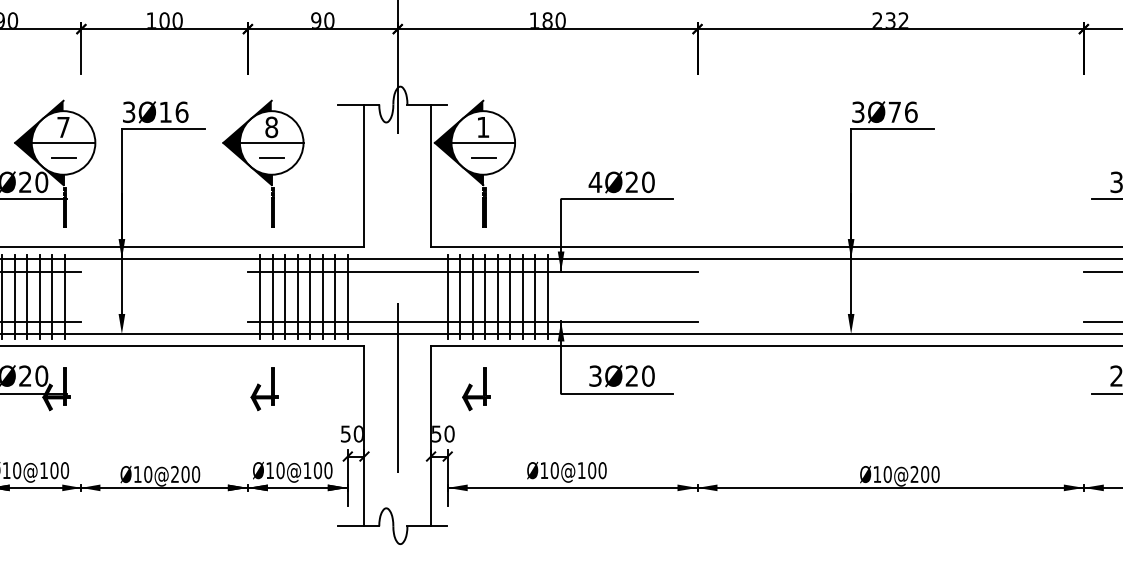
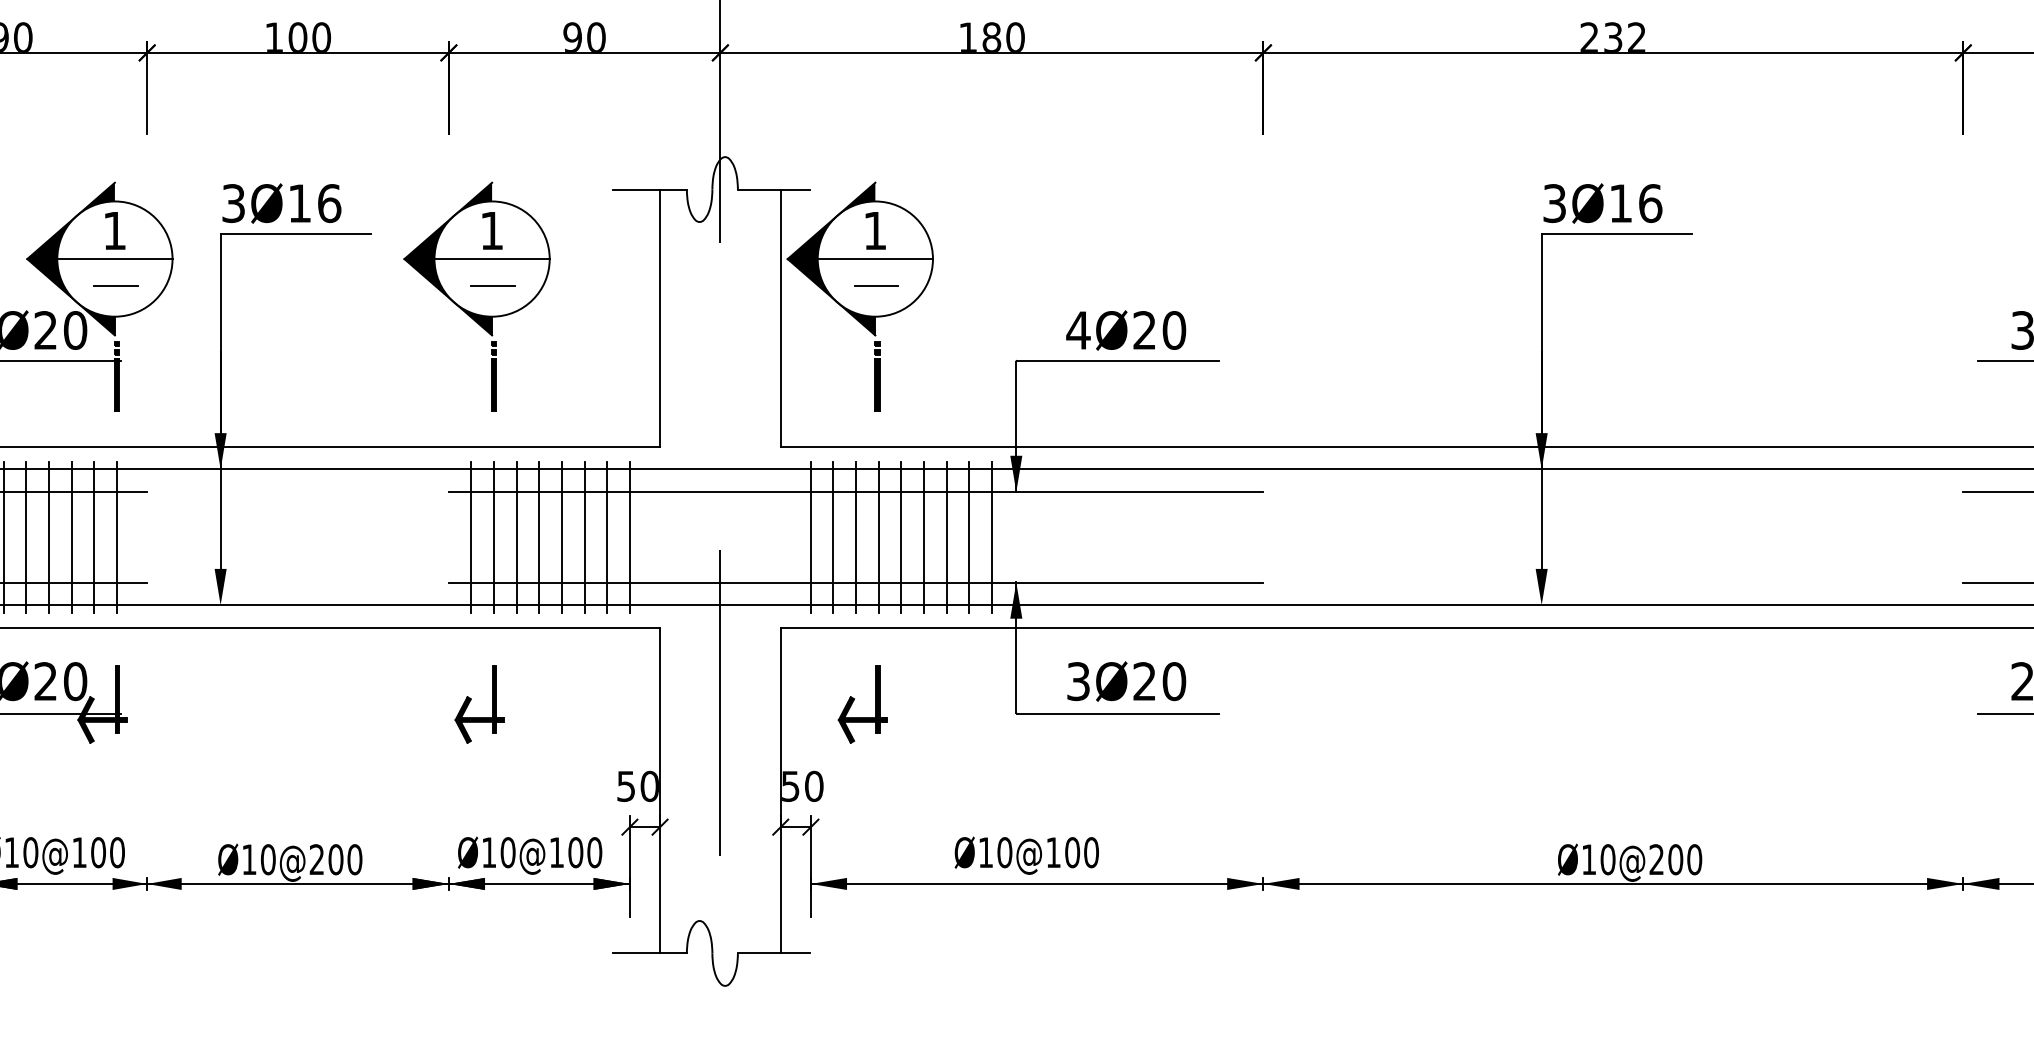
text: (894, 111) -> (1620, 202), 3Ø76 -> 3Ø16
text: (63, 127) -> (114, 231), 7 -> 1
text: (271, 127) -> (491, 231), 8 -> 1

